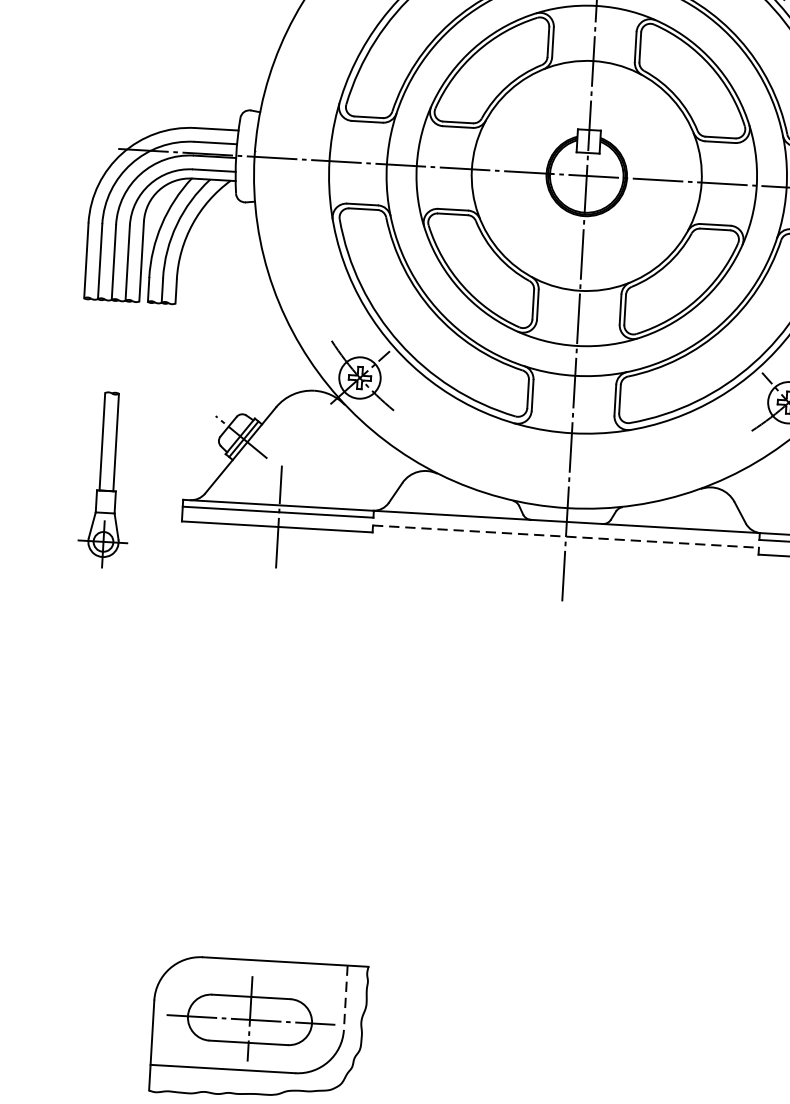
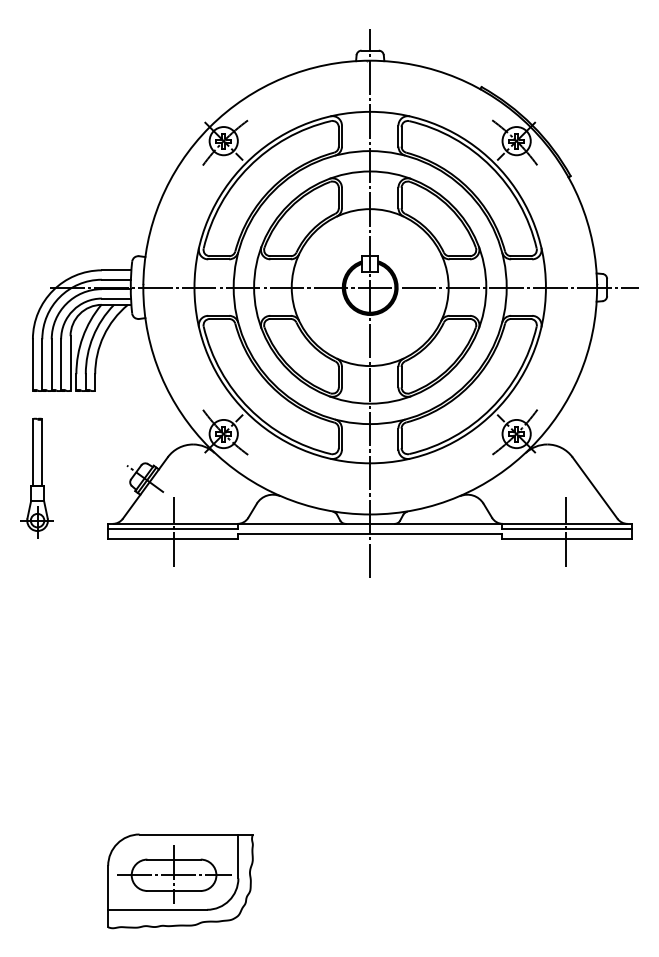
part: (105, 478) -> (36, 477), moved
line: (566, 536) -> (370, 533), dashed -> solid
line: (345, 997) -> (238, 856), dashed -> solid

